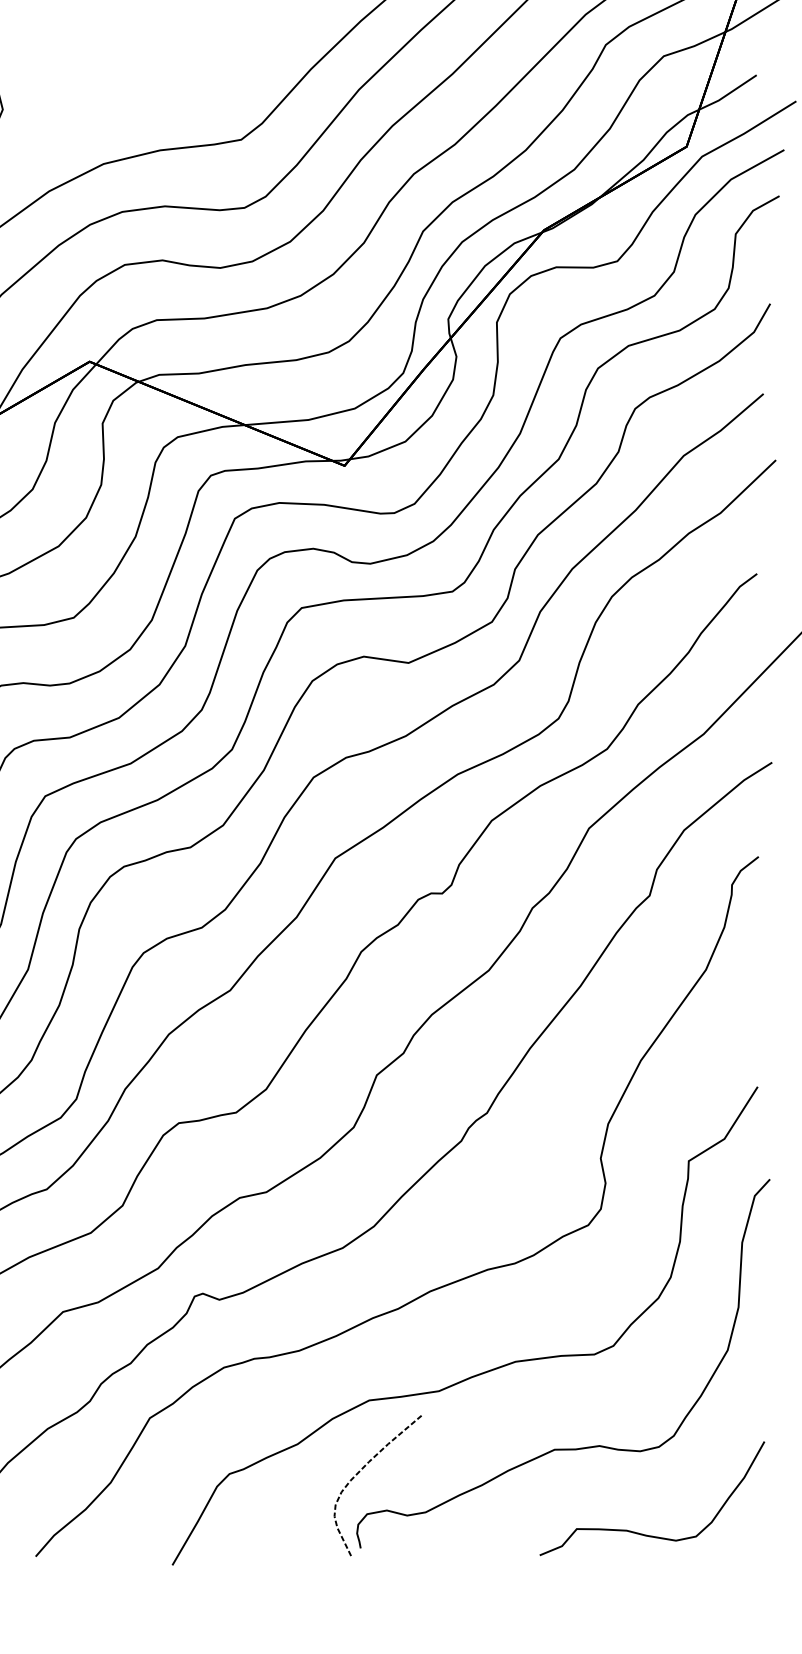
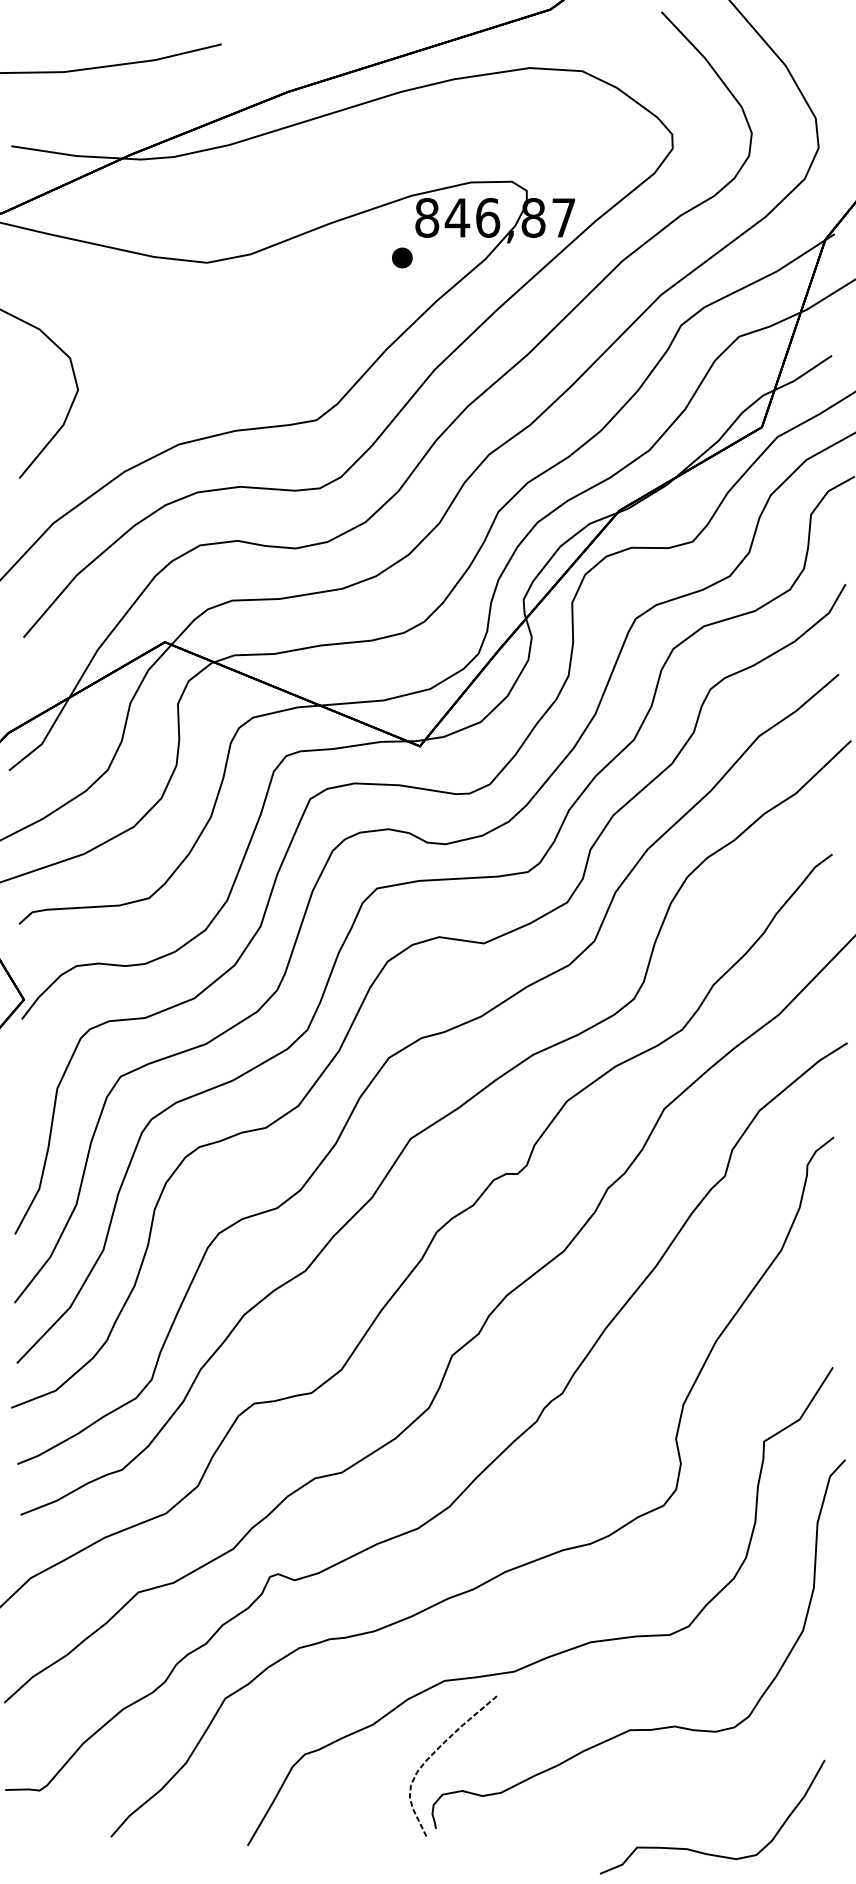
curve: (641, 1533) -> (701, 1851), moved

